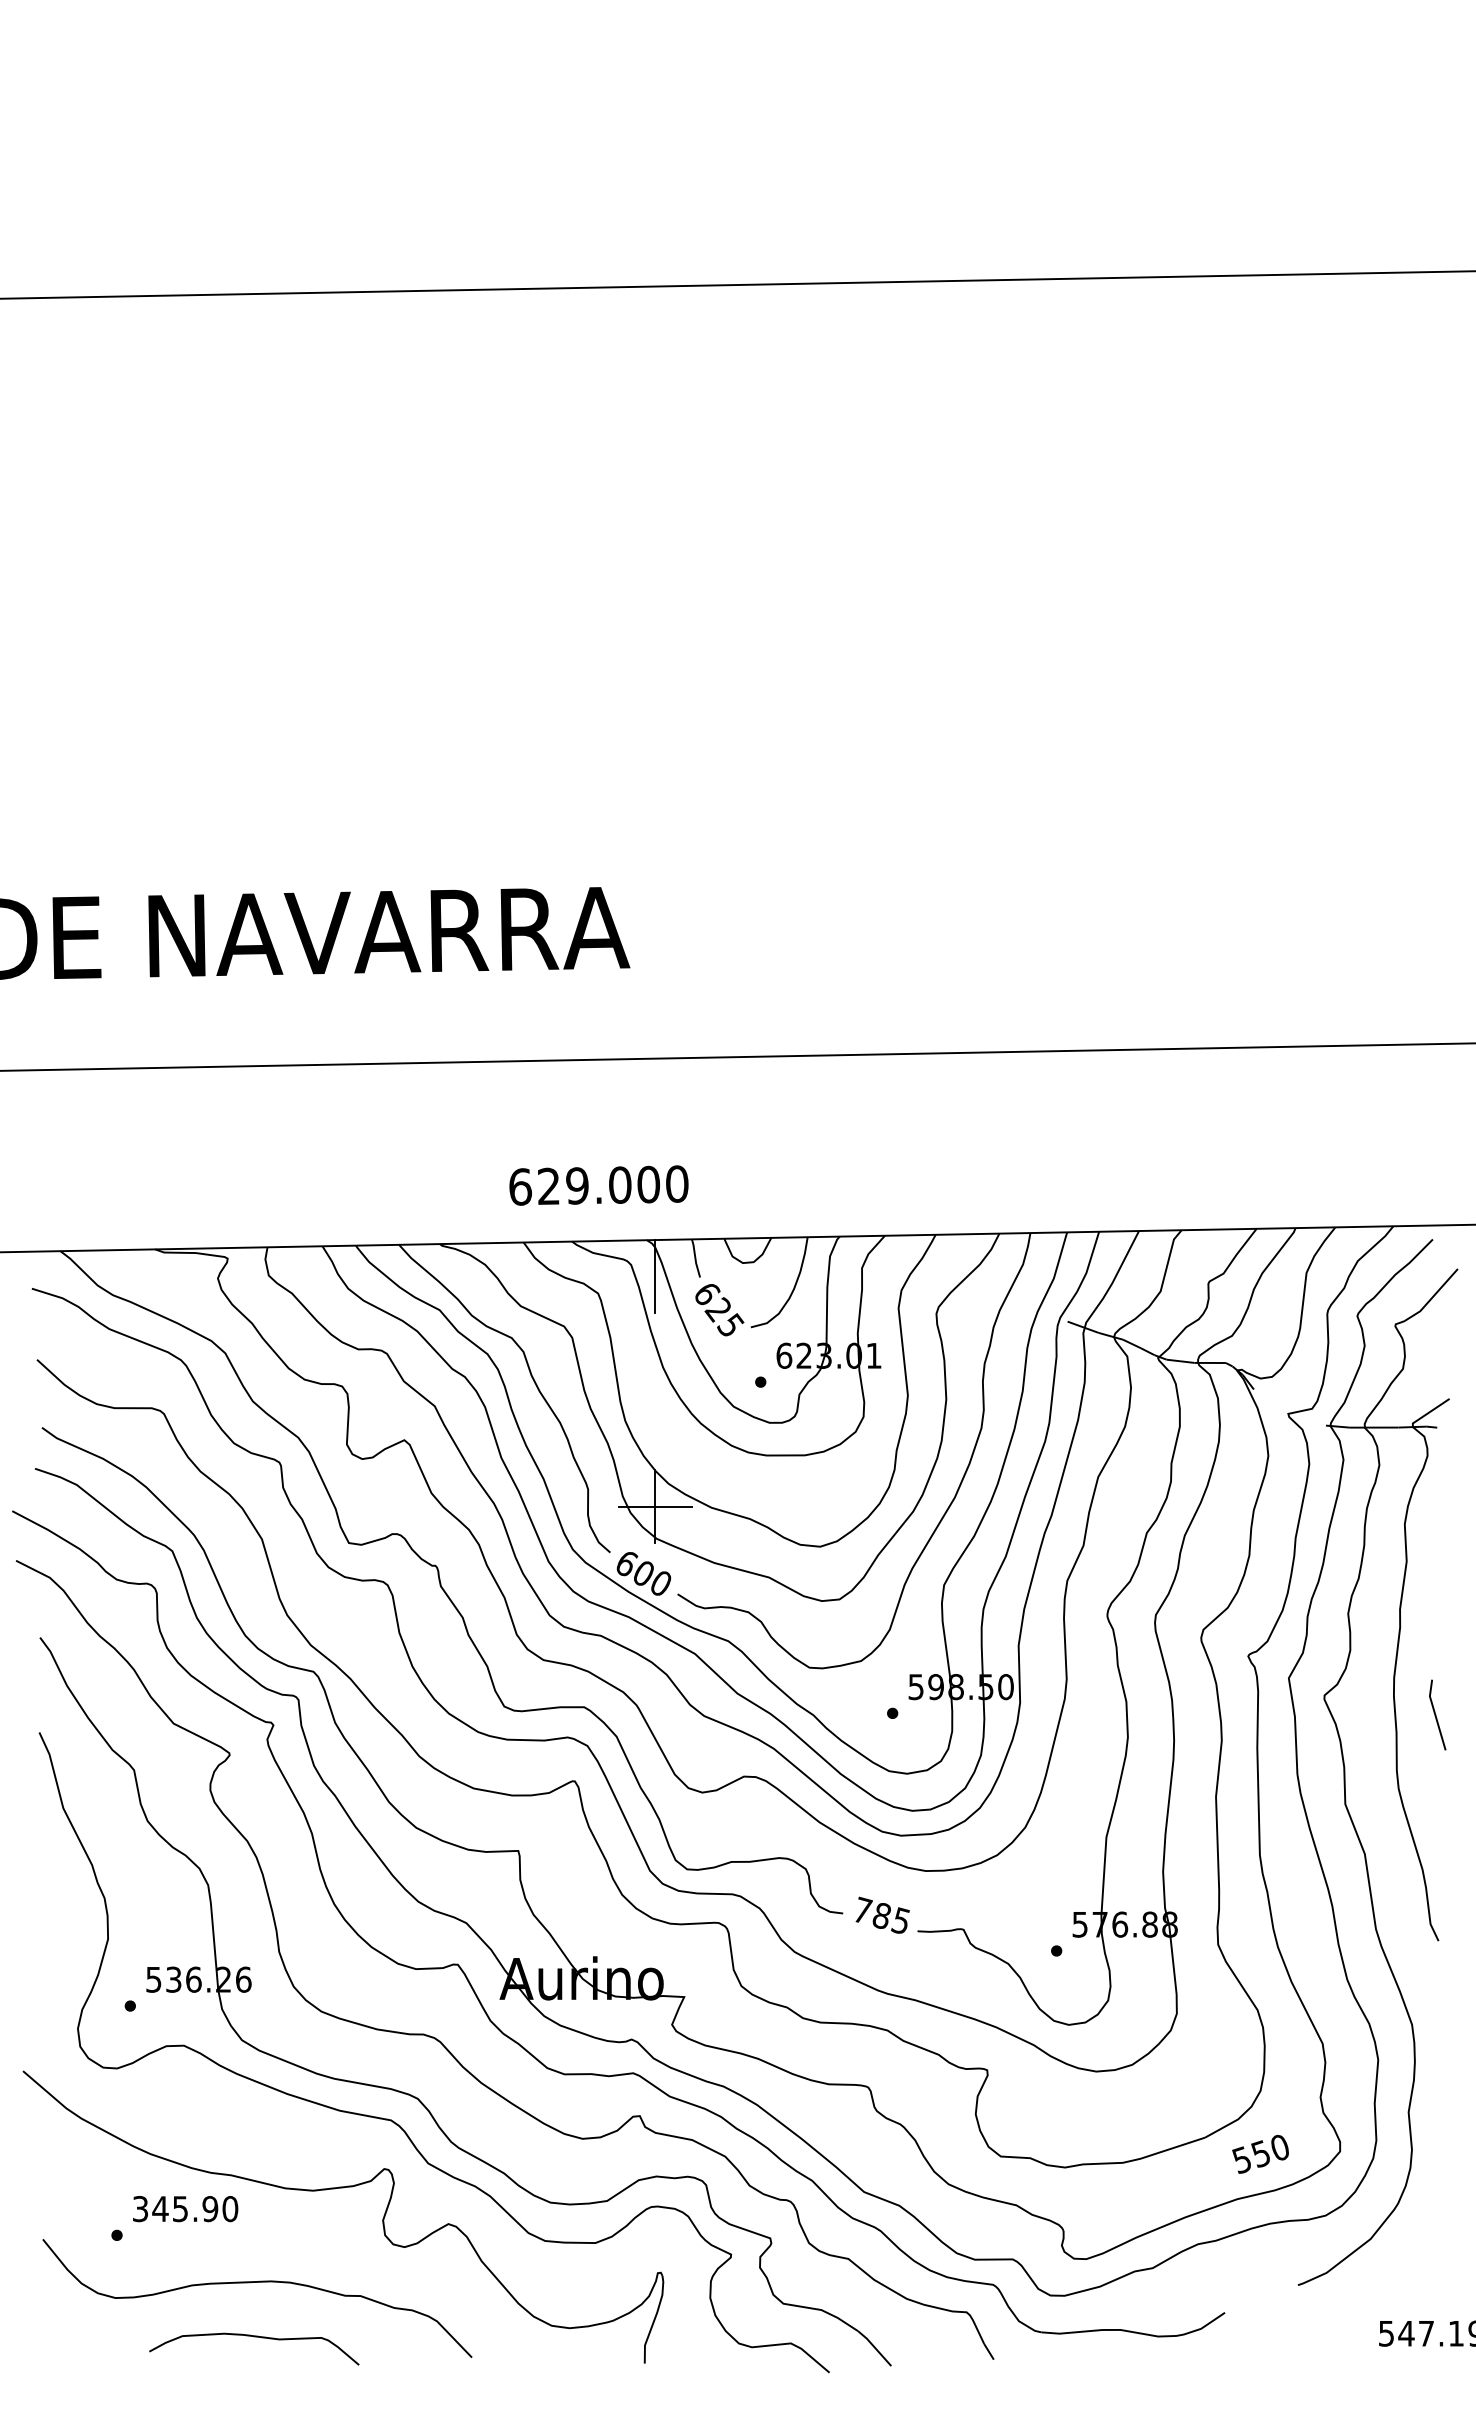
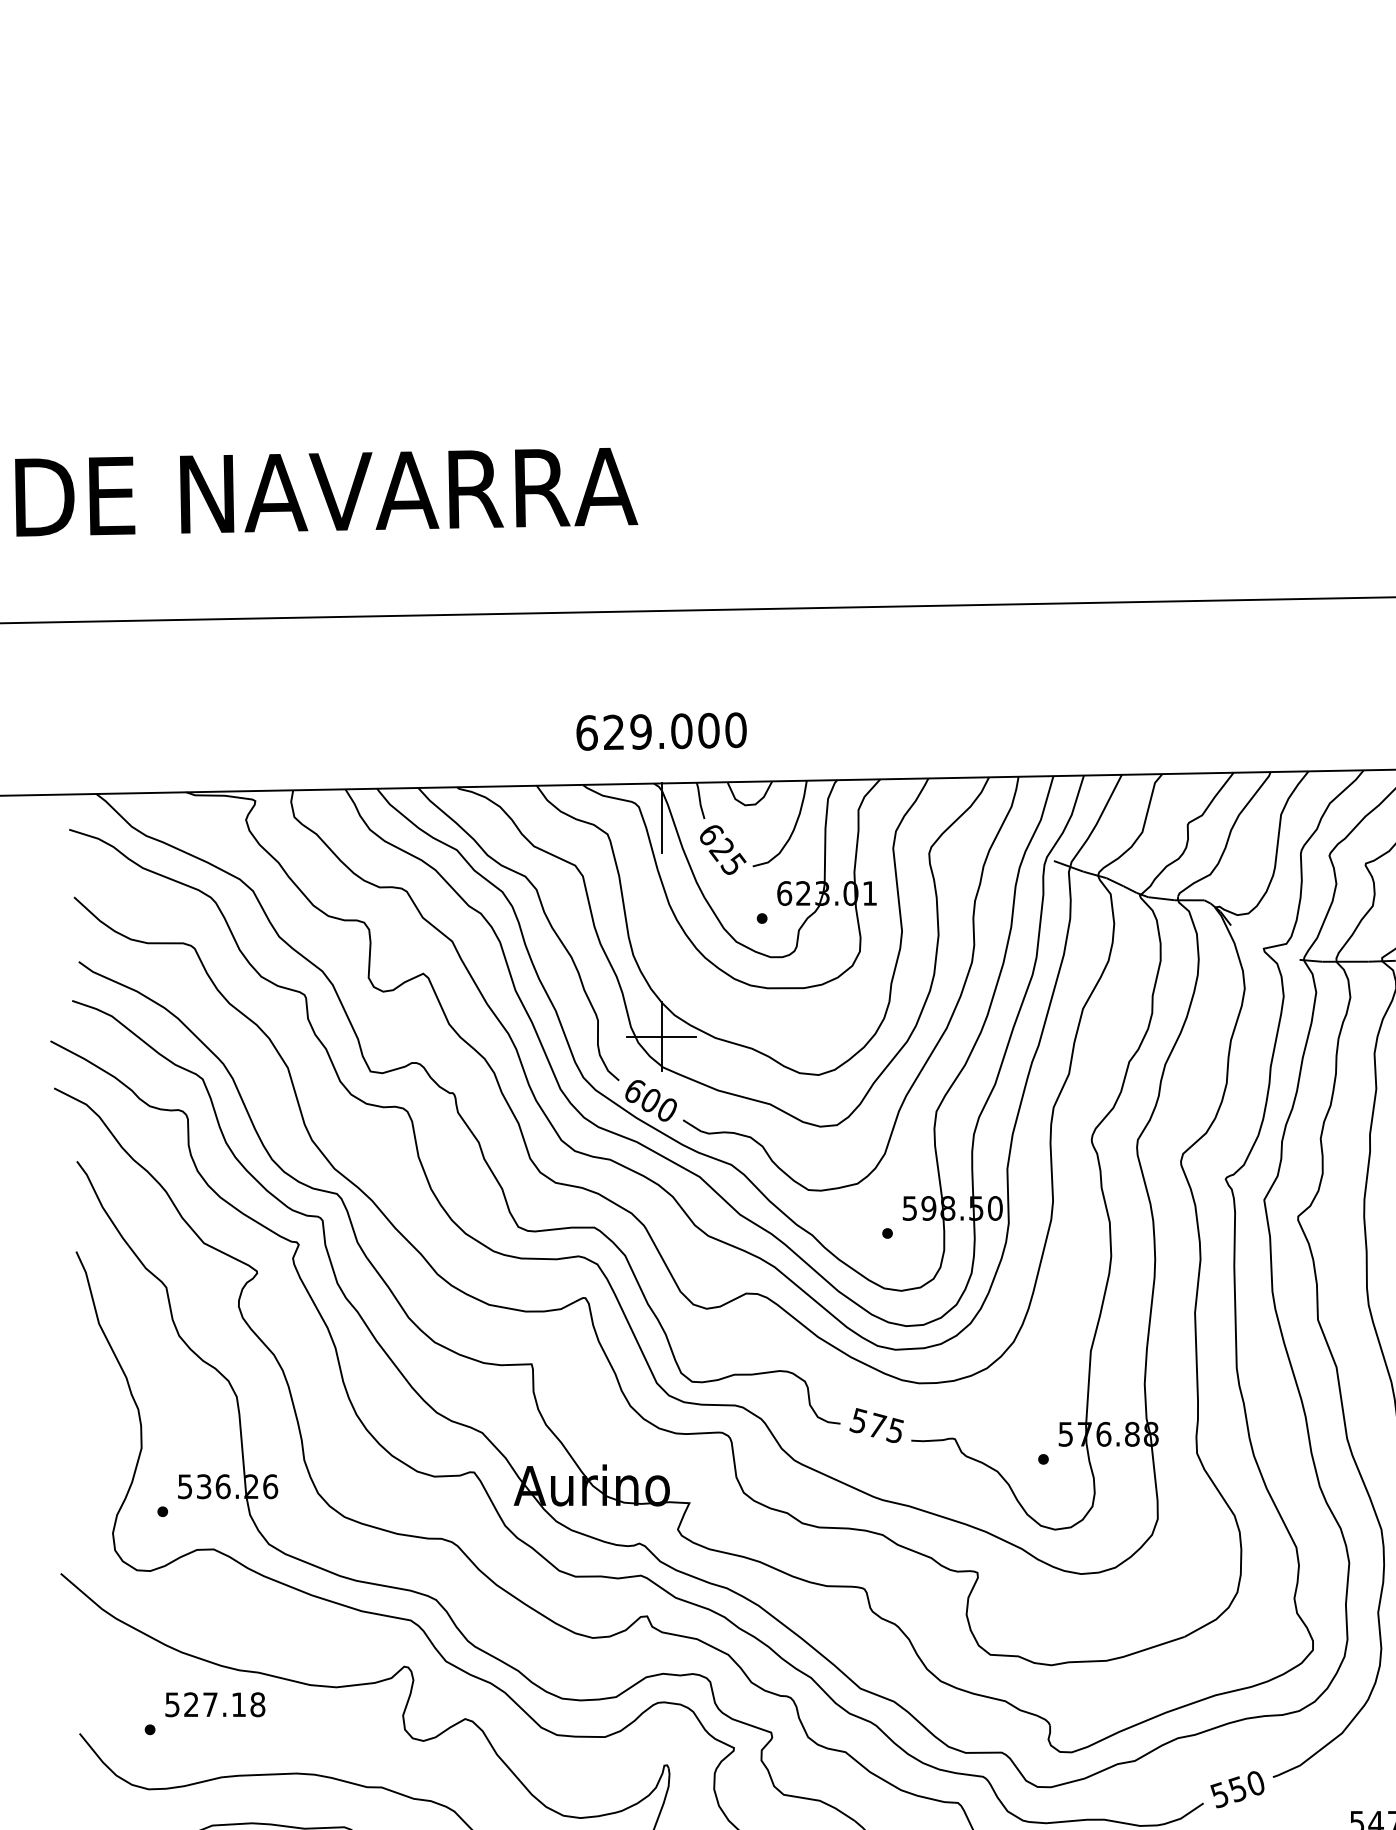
text: (598, 1185) -> (661, 731), moved
text: (872, 1912) -> (868, 1422), 785 -> 575
text: (1260, 2154) -> (1237, 1789), moved
text: (185, 2209) -> (215, 1705), 345.90 -> 527.18

